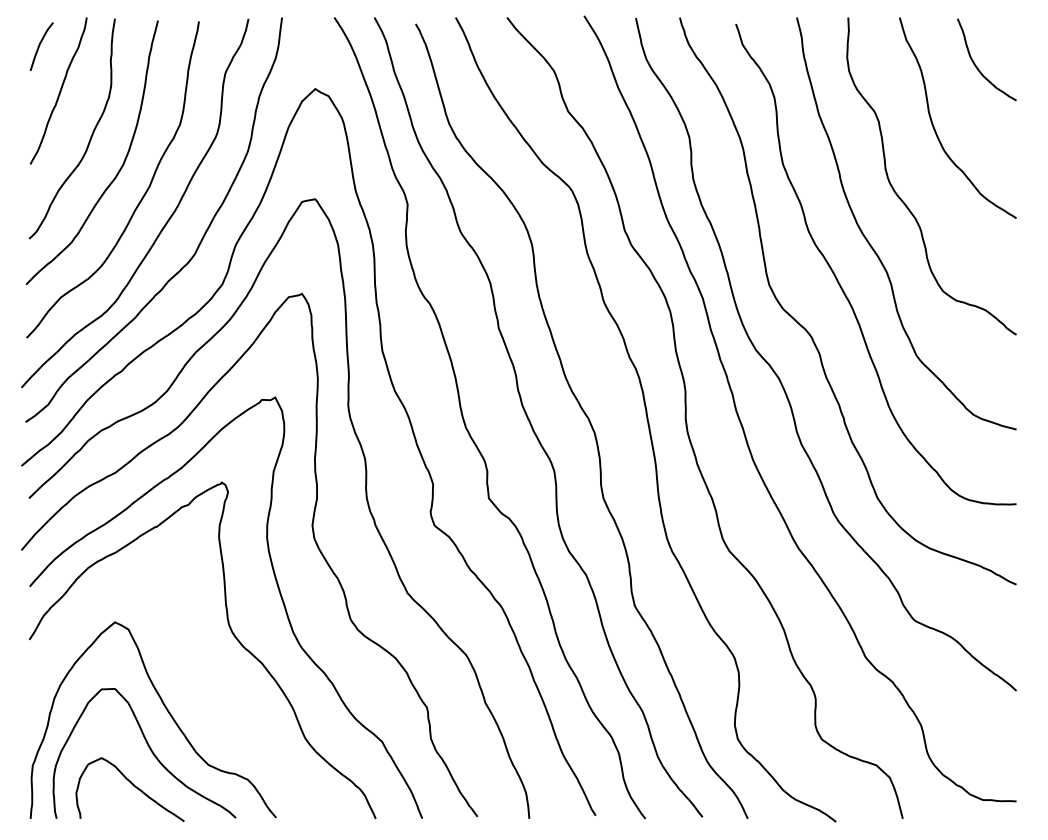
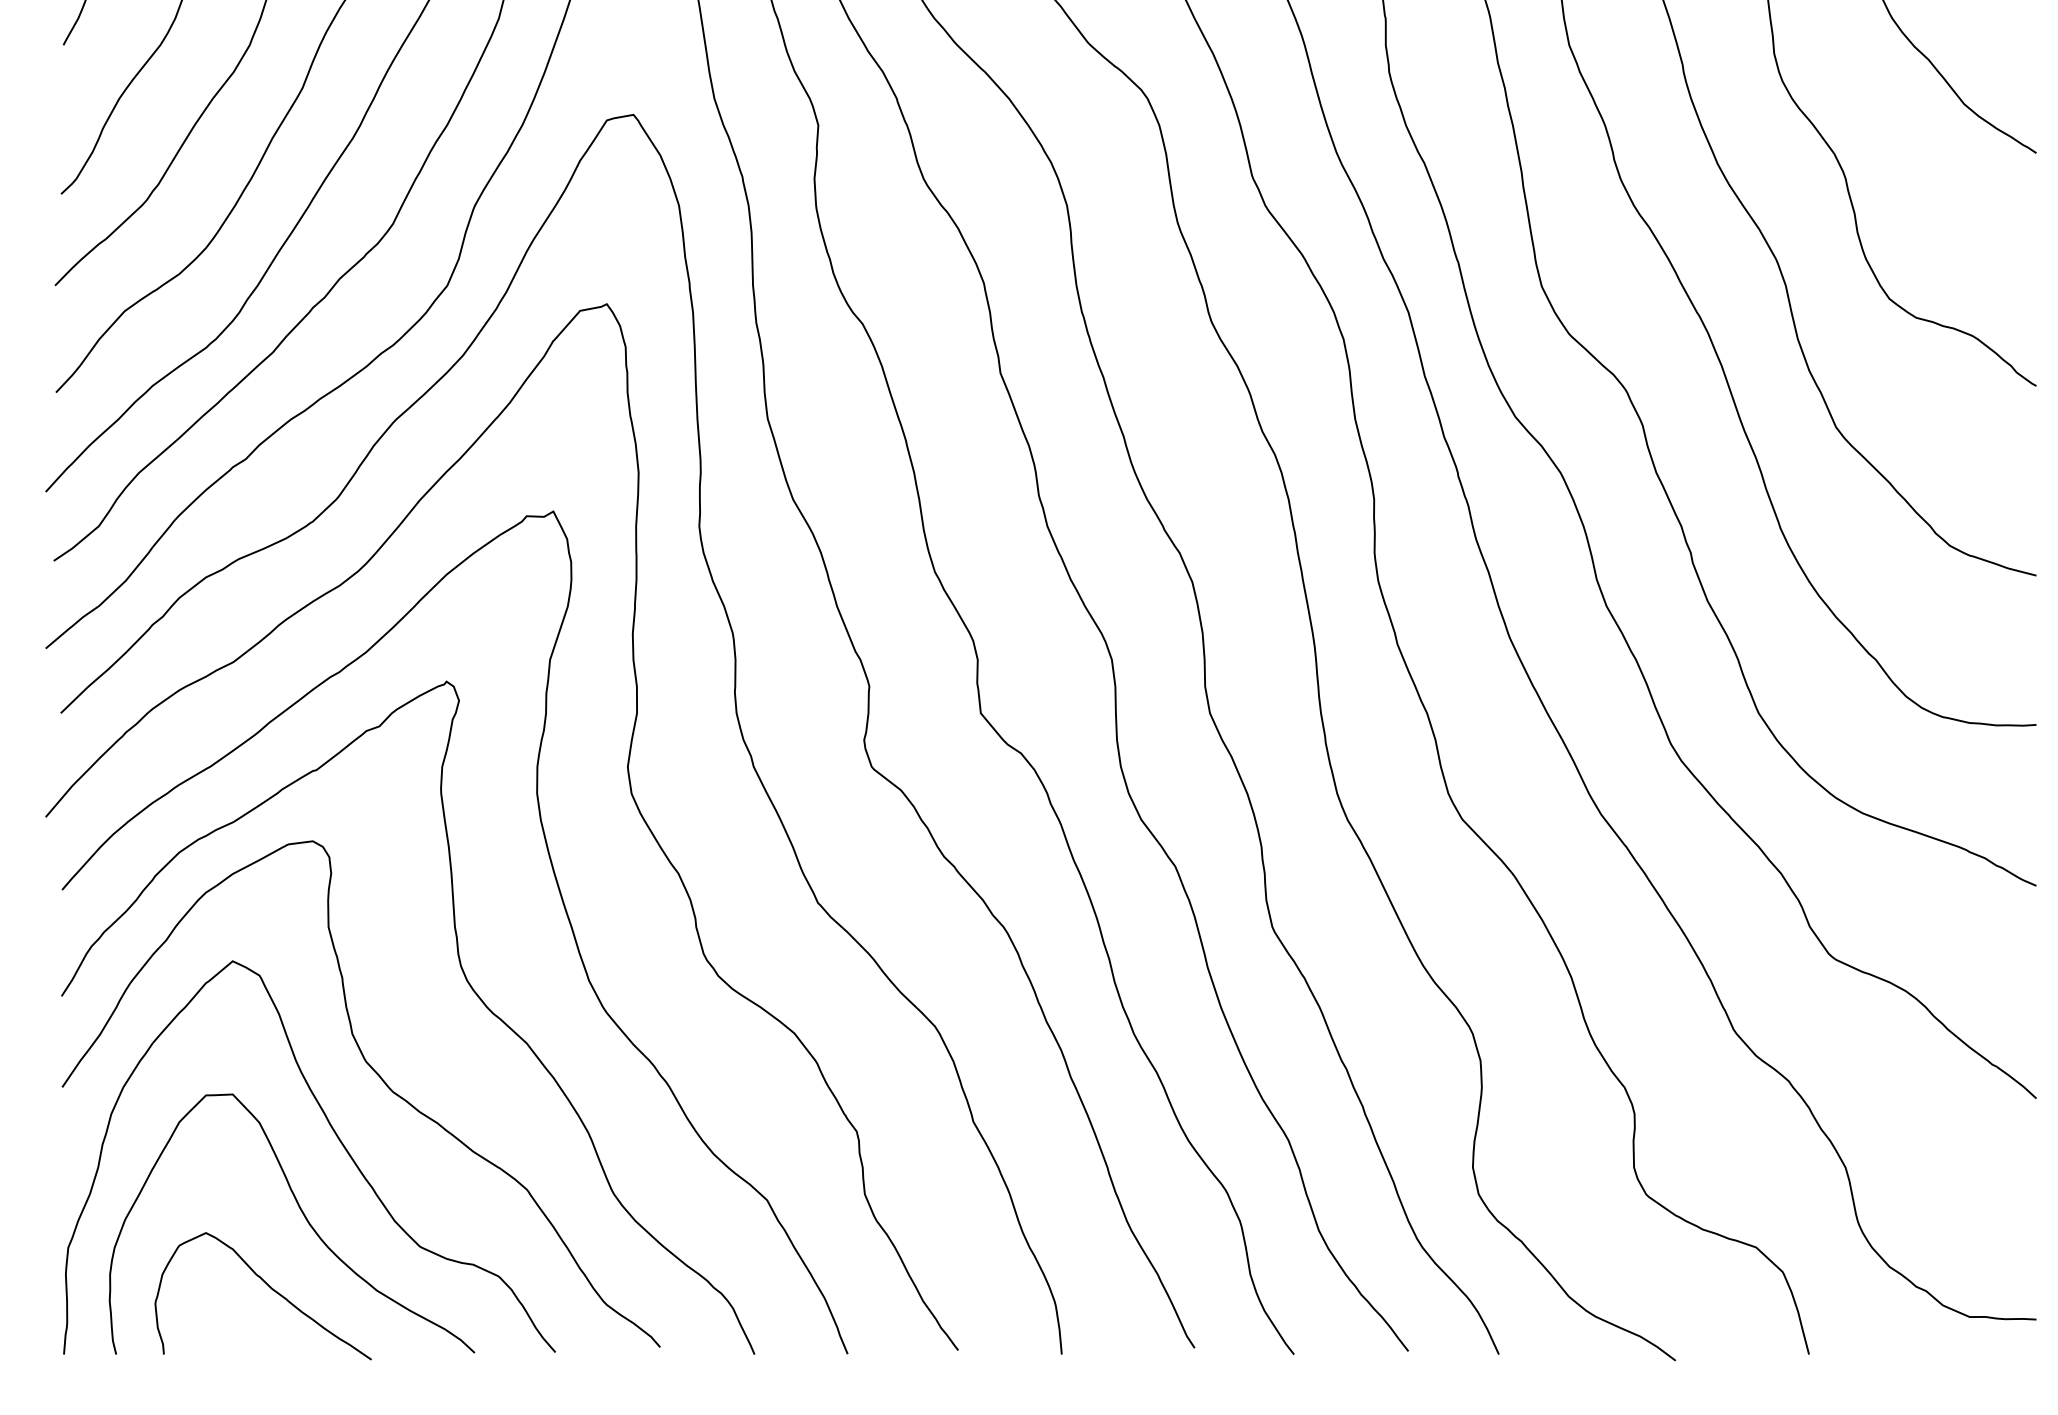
curve: (187, 680) -> (377, 1077), added

